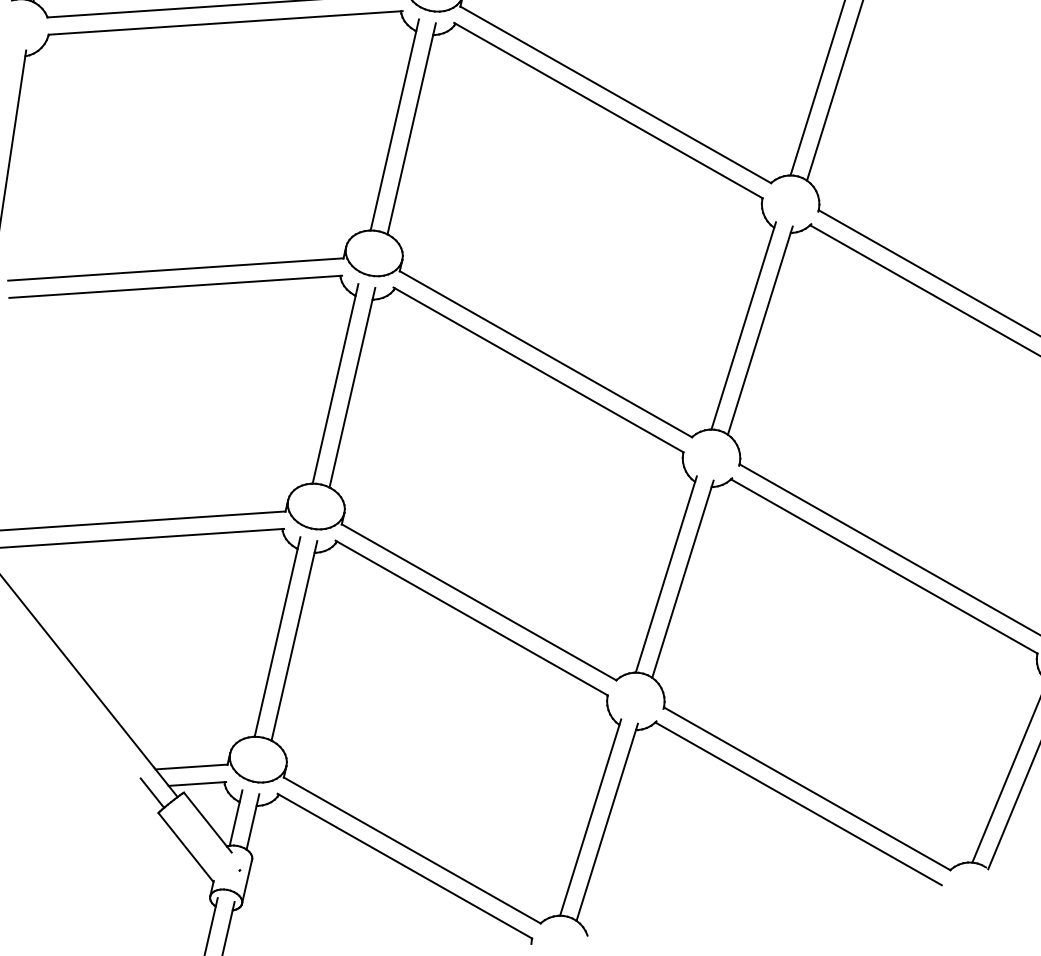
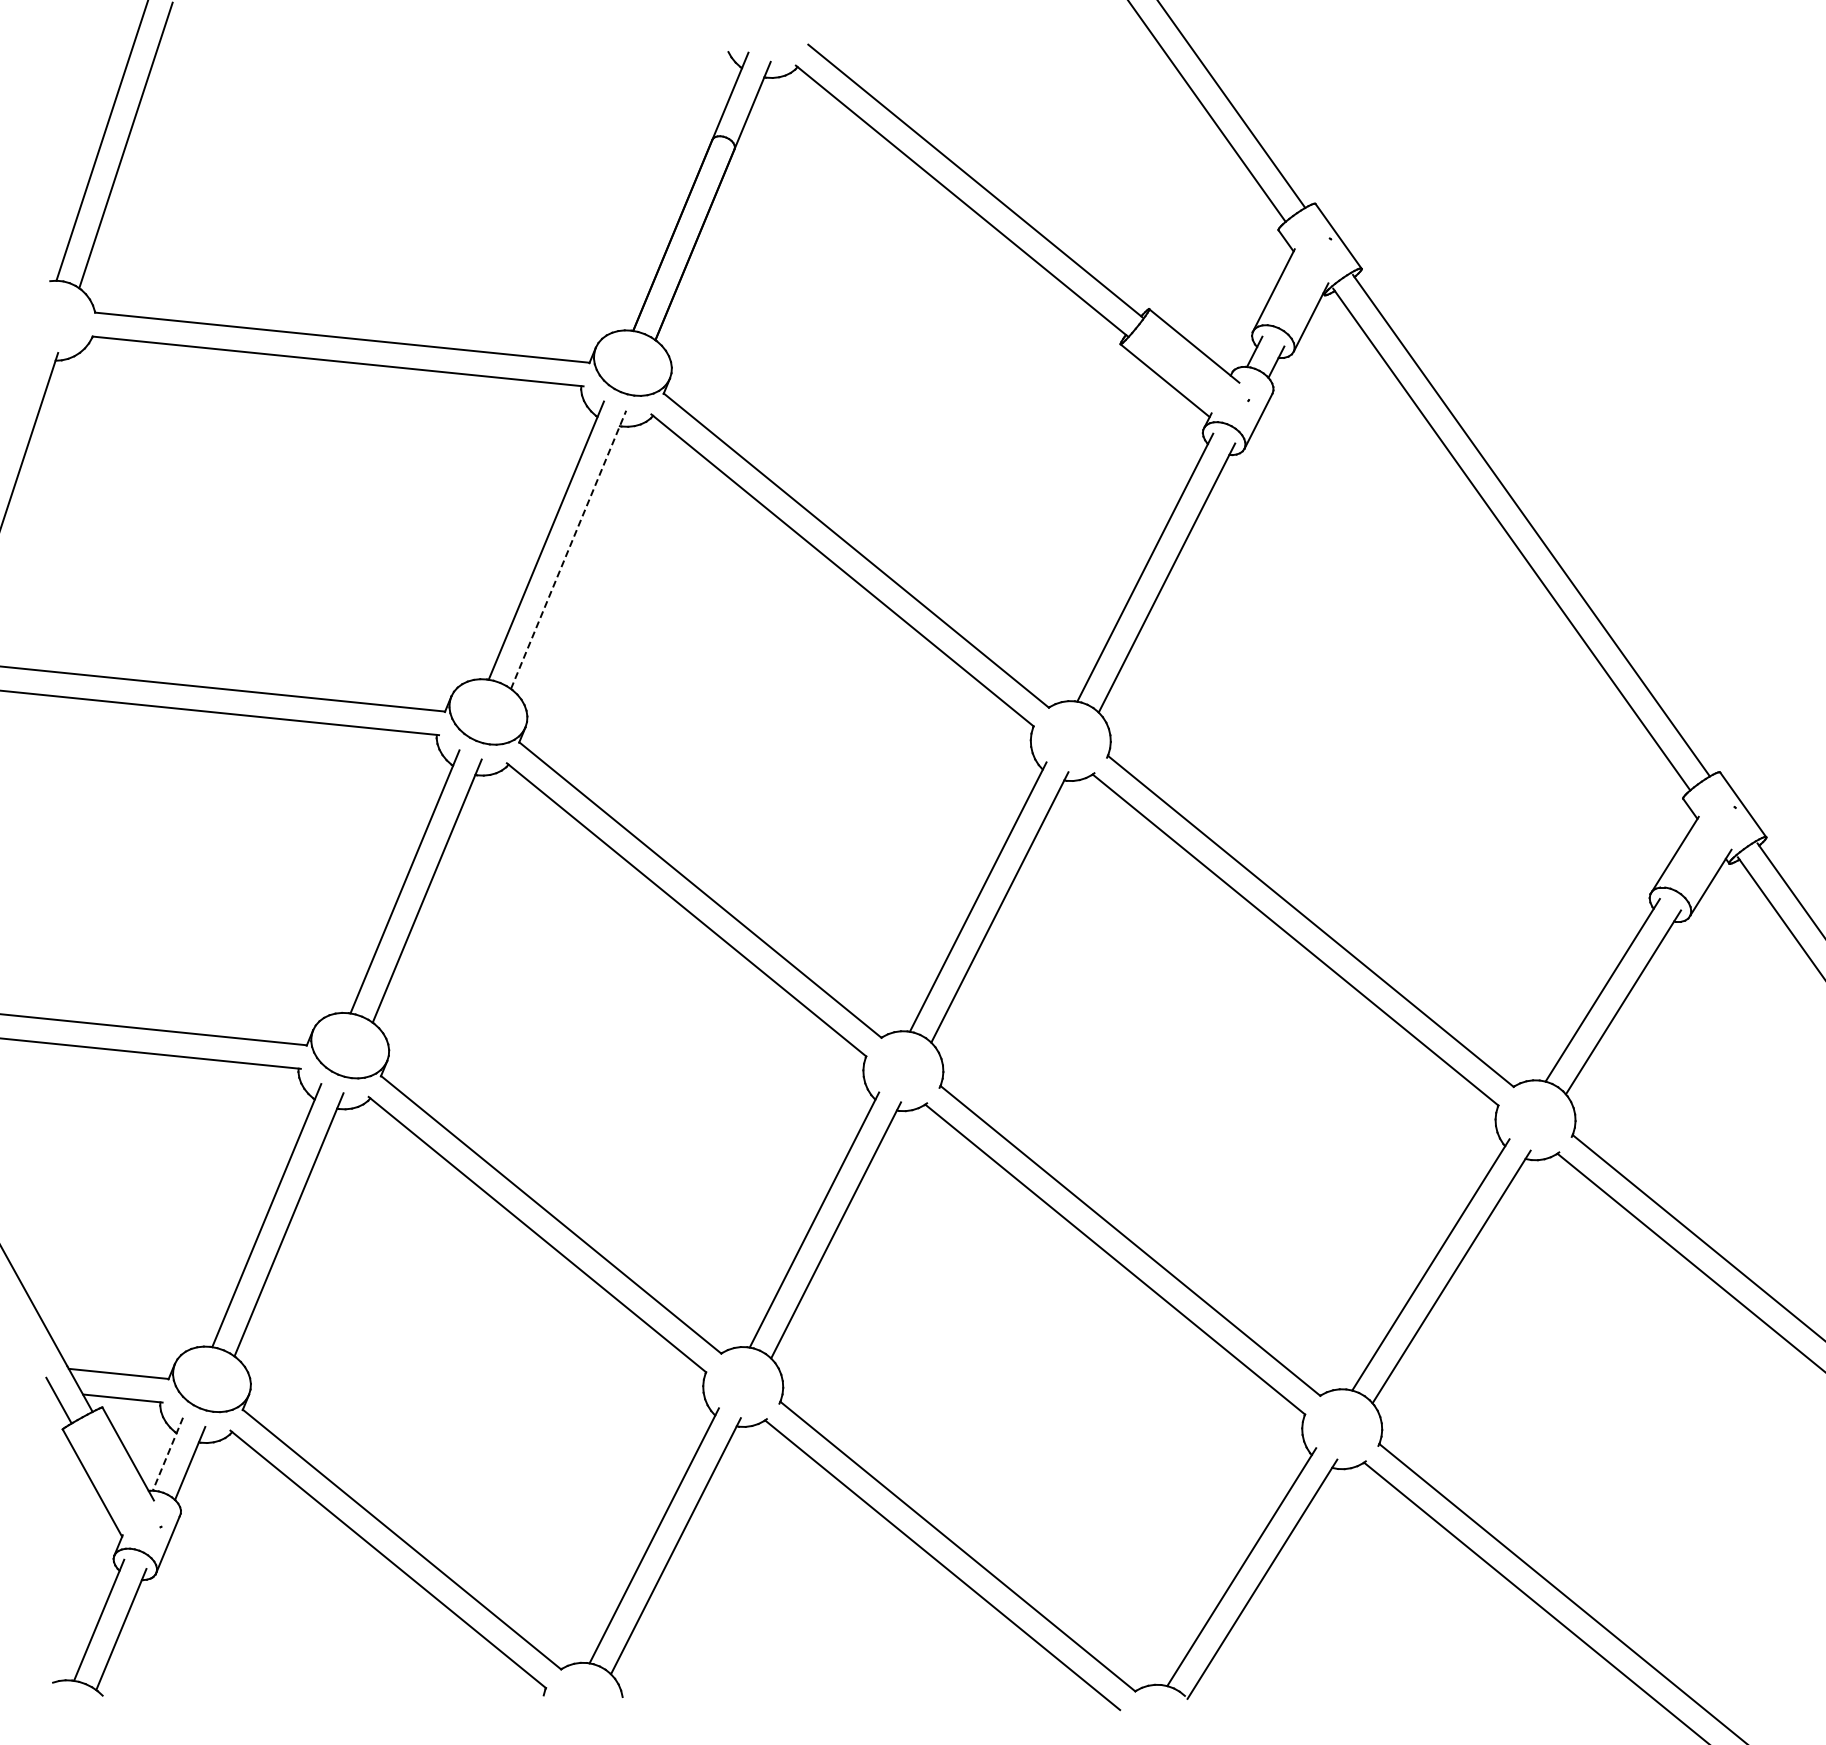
line: (411, 128) -> (568, 549), solid -> dashed
line: (235, 818) -> (167, 1454), solid -> dashed

